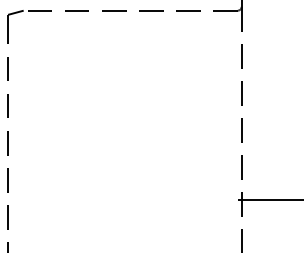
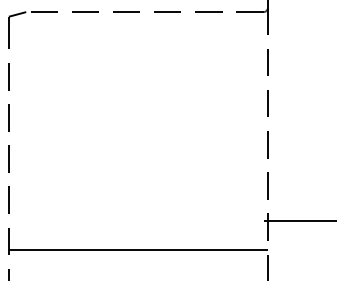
line: (124, 224) -> (137, 249), added

